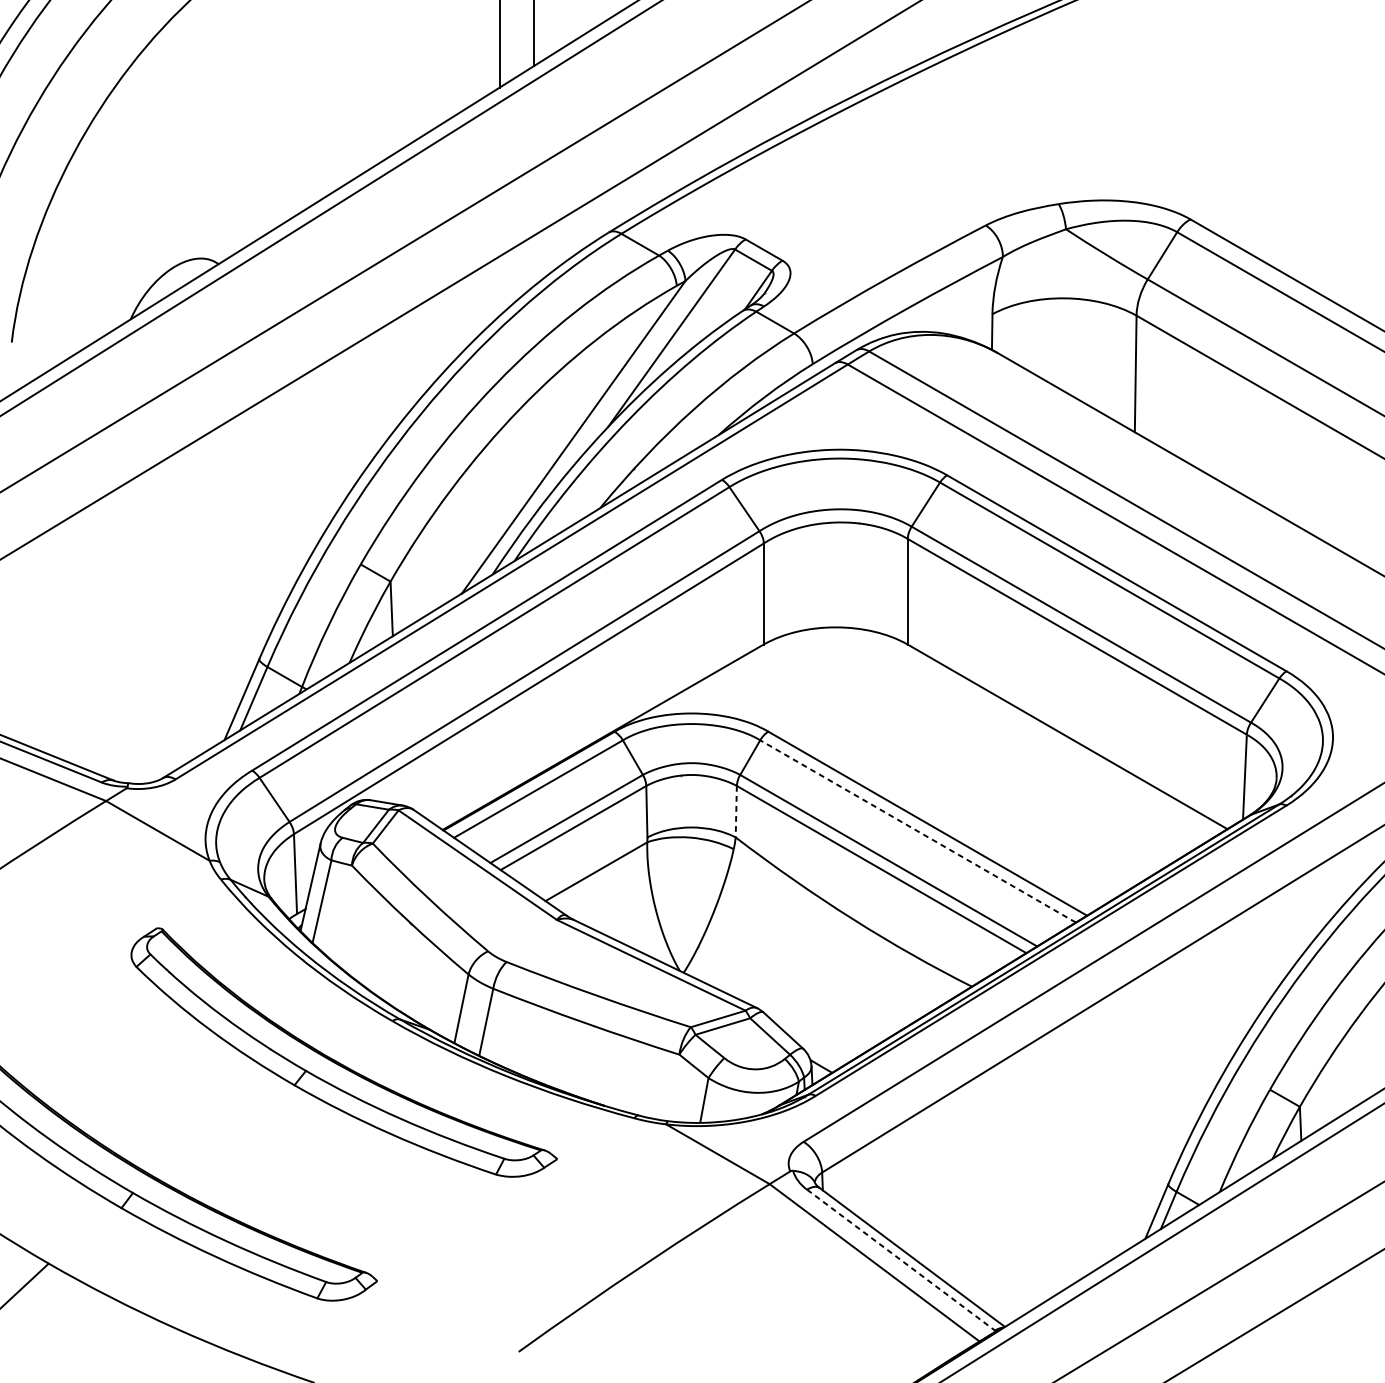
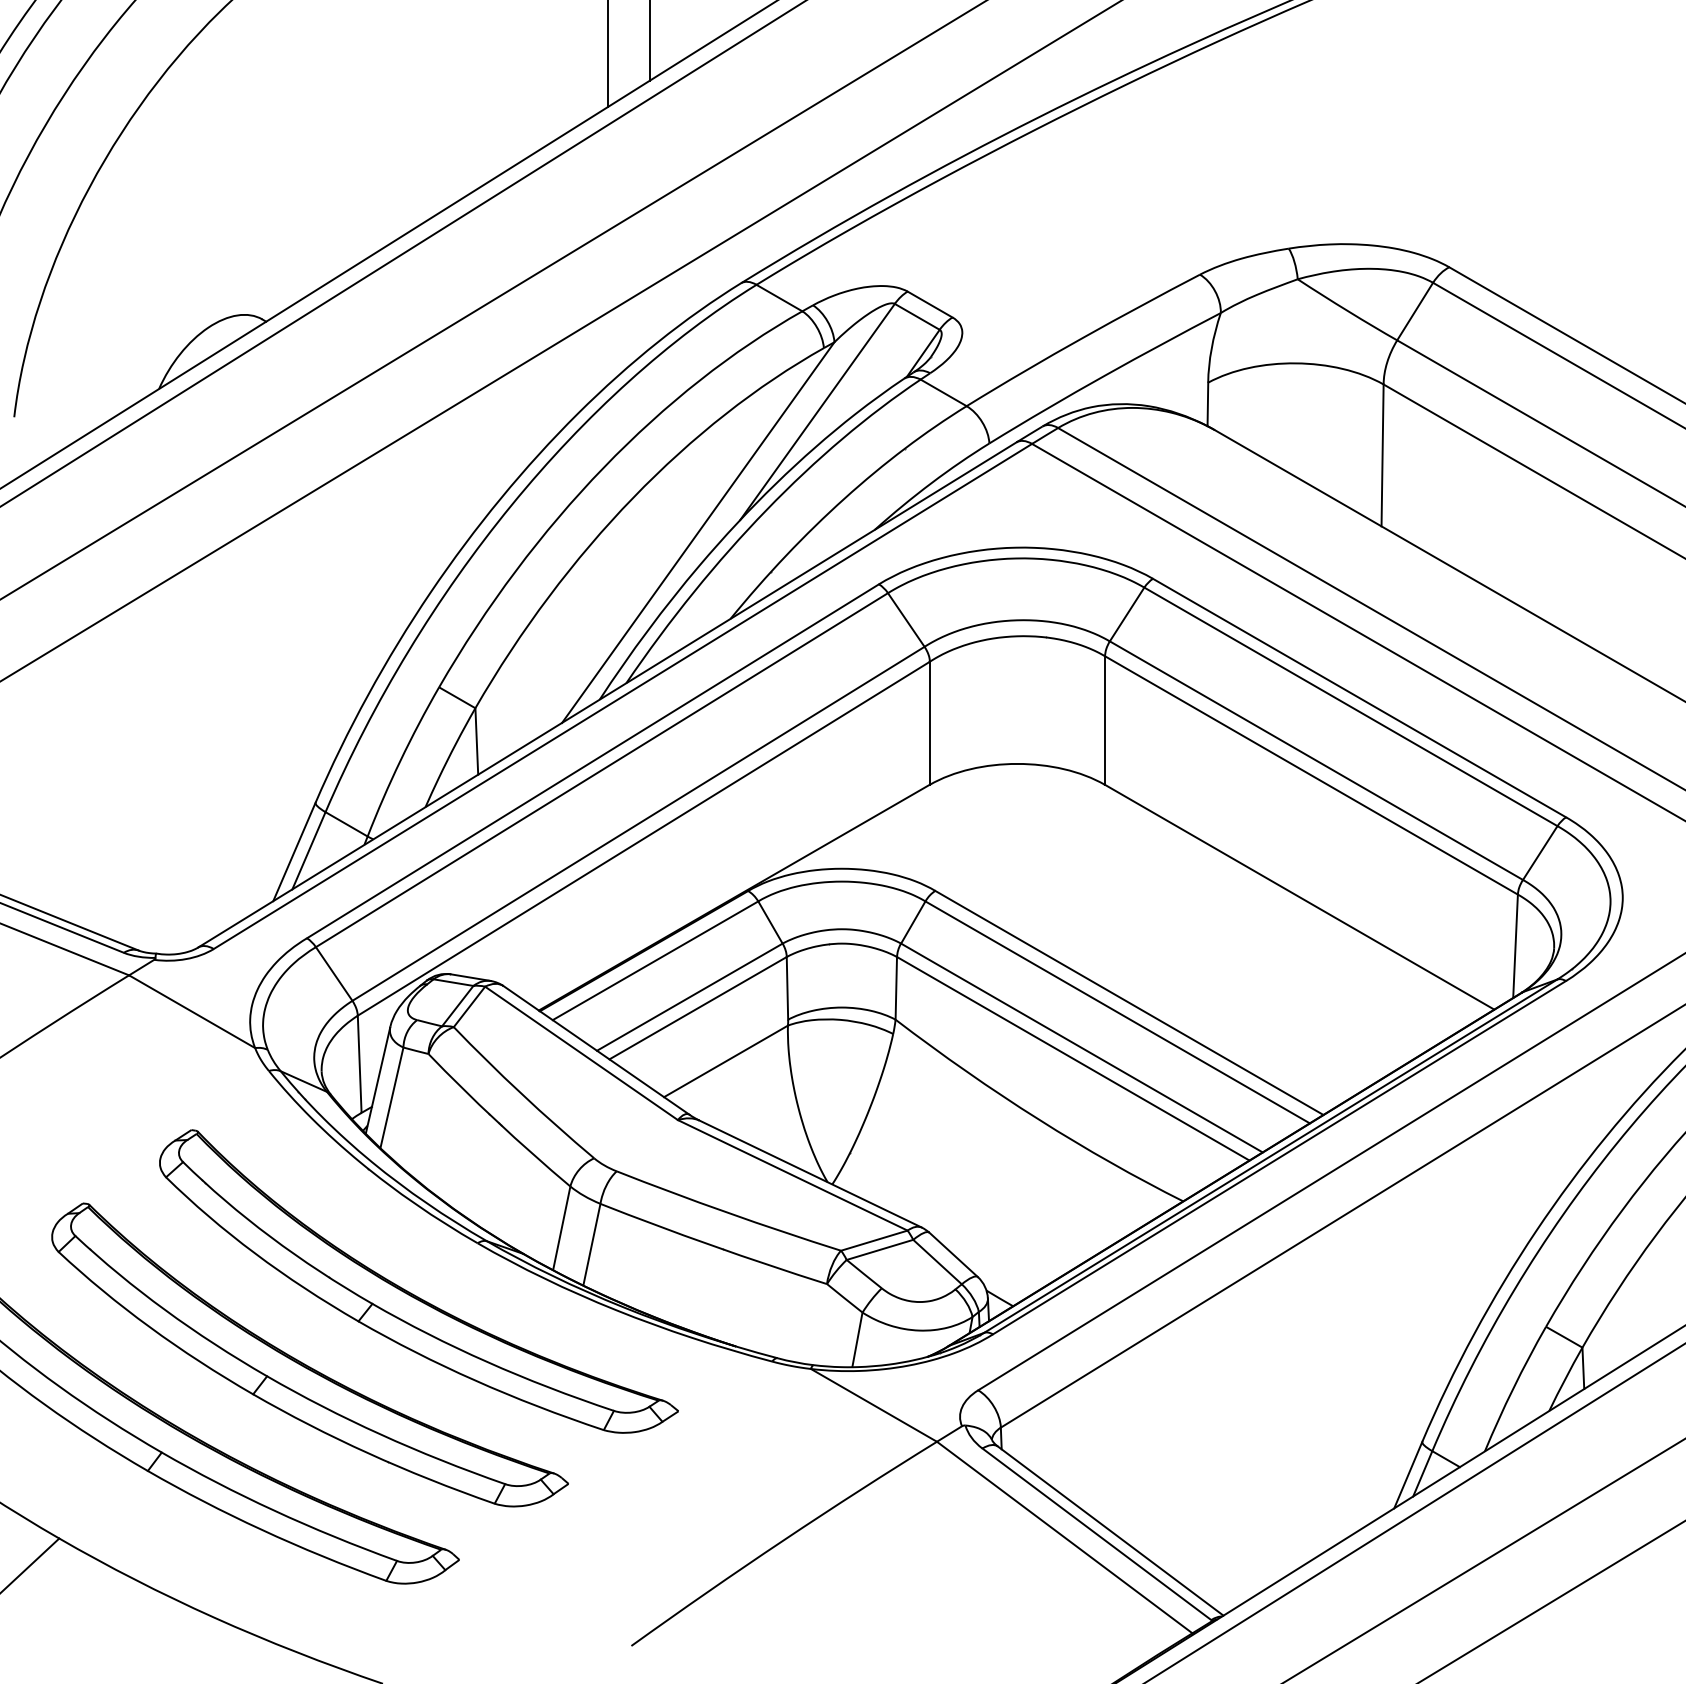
line: (736, 811) -> (896, 988), dashed -> solid
line: (917, 831) -> (1117, 1012), dashed -> solid
part: (249, 1119) -> (303, 1362), added
line: (900, 1260) -> (1096, 1534), dashed -> solid

